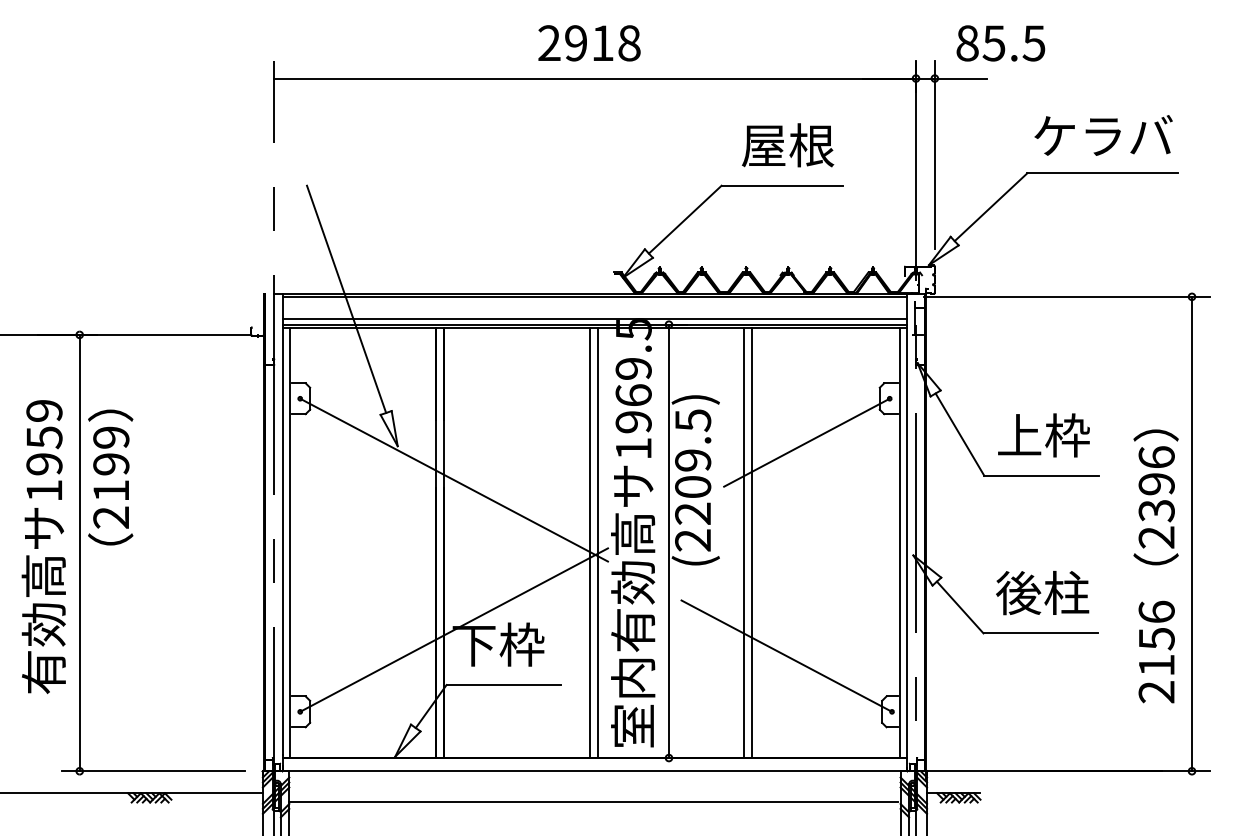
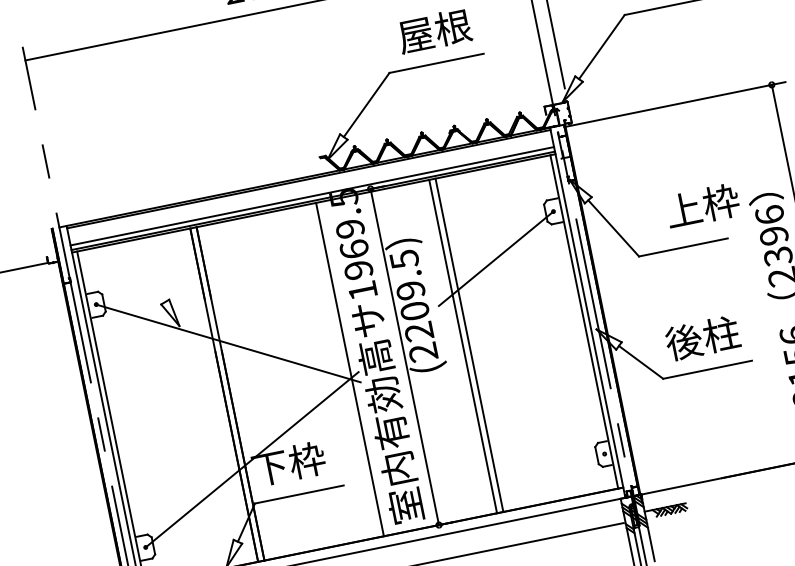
line: (346, 298) -> (116, 219), removed
text: (1043, 435) -> (702, 206), moved
line: (589, 543) -> (343, 371), removed
line: (786, 655) -> (513, 427), removed

